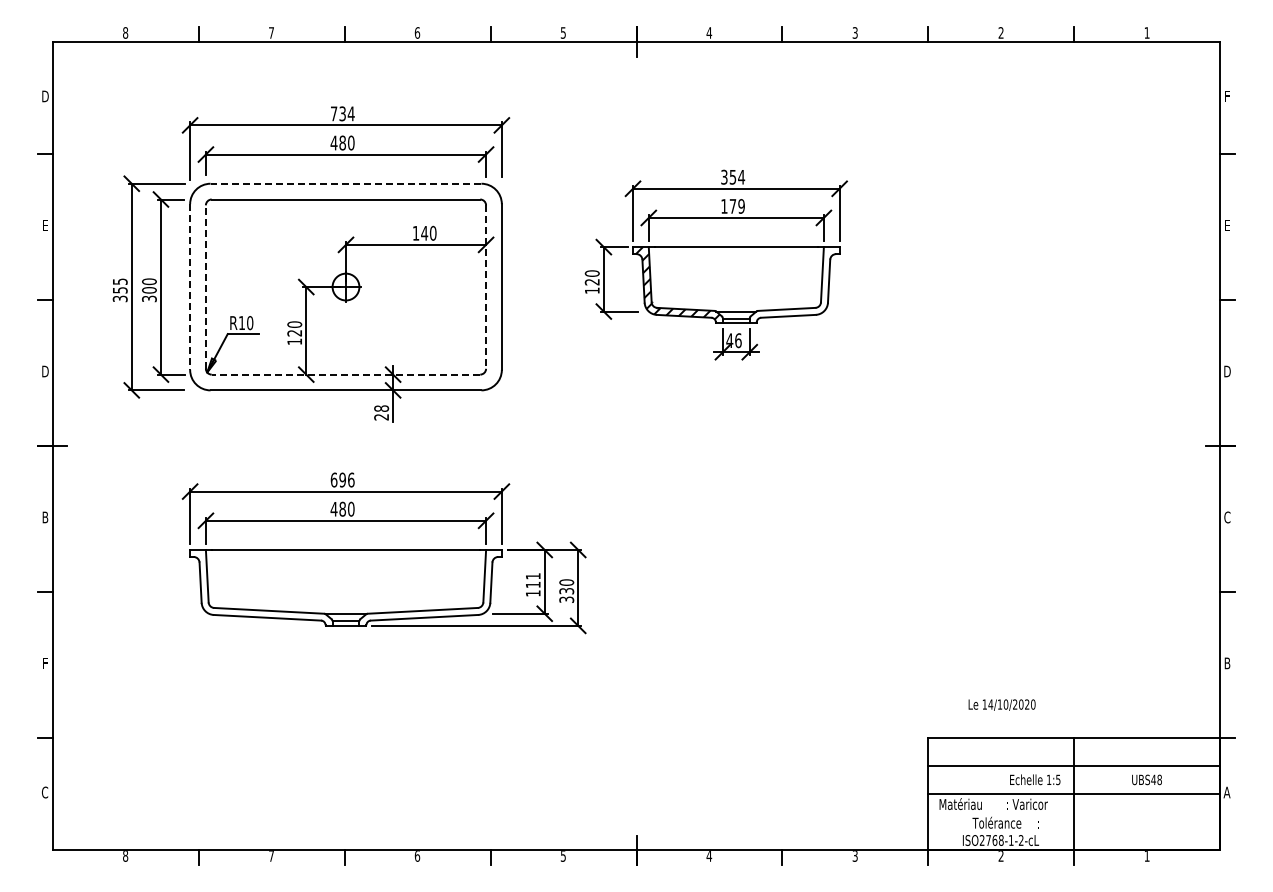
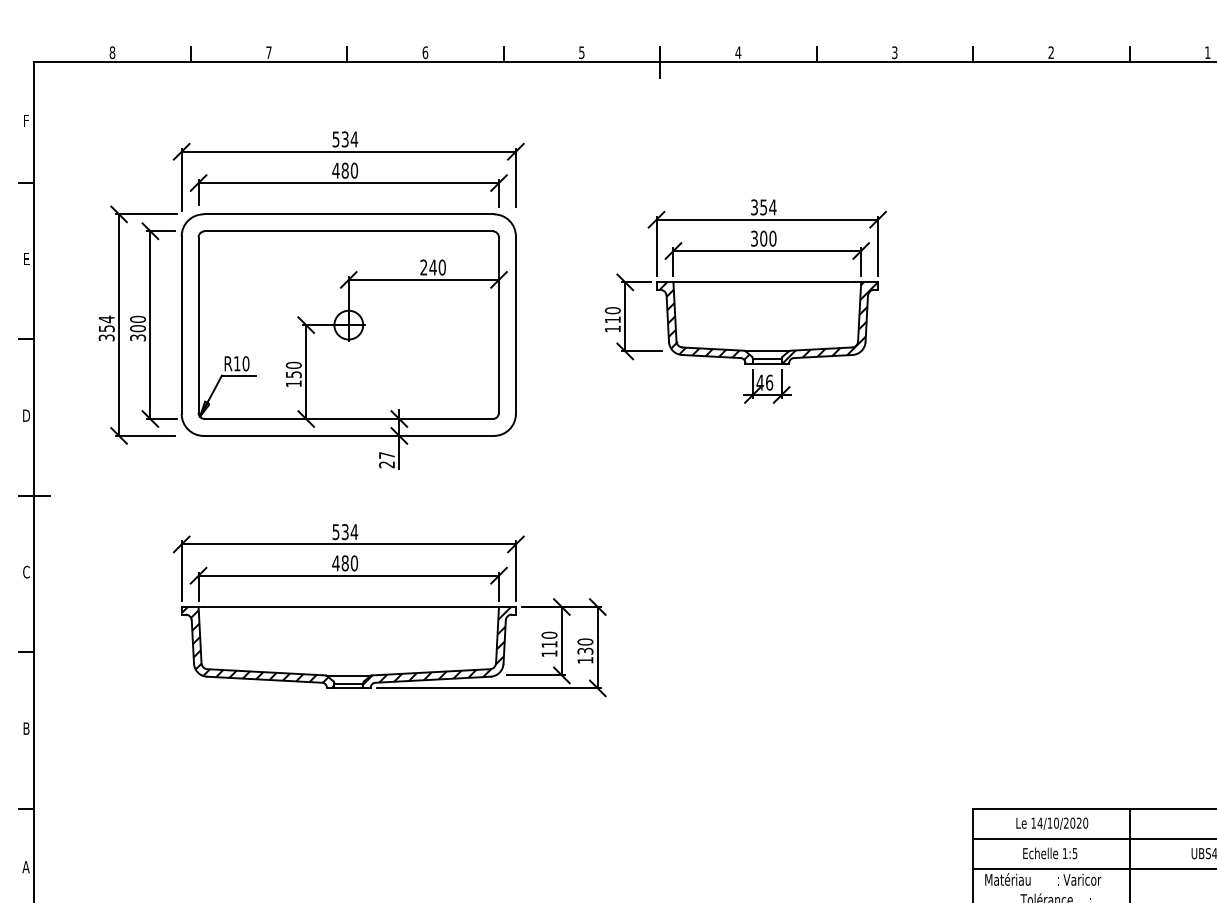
text: (45, 96) -> (26, 120), D -> F
text: (333, 113) -> (335, 139), 734 -> 534
line: (345, 183) -> (348, 214), dashed -> solid
text: (732, 206) -> (763, 238), 179 -> 300
text: (415, 232) -> (423, 266), 140 -> 240
text: (120, 281) -> (107, 319), 355 -> 354
text: (591, 282) -> (612, 320), 120 -> 110
hatch: (794, 285) -> (829, 323), added
line: (190, 287) -> (182, 325), dashed -> solid
line: (205, 287) -> (198, 325), dashed -> solid
line: (486, 287) -> (499, 325), dashed -> solid
text: (294, 333) -> (293, 374), 120 -> 150
line: (345, 374) -> (348, 418), dashed -> solid
text: (381, 408) -> (386, 455), 28 -> 27
text: (342, 479) -> (345, 531), 696 -> 534
text: (45, 517) -> (26, 572), B -> C
text: (532, 576) -> (548, 635), 111 -> 110
hatch: (428, 585) -> (437, 645), added
hatch: (261, 587) -> (258, 647), added
text: (566, 599) -> (585, 660), 330 -> 130
text: (45, 663) -> (26, 728), F -> B
text: (1001, 704) -> (1051, 823), moved
text: (1035, 779) -> (1050, 853), moved
text: (44, 792) -> (25, 867), C -> A

